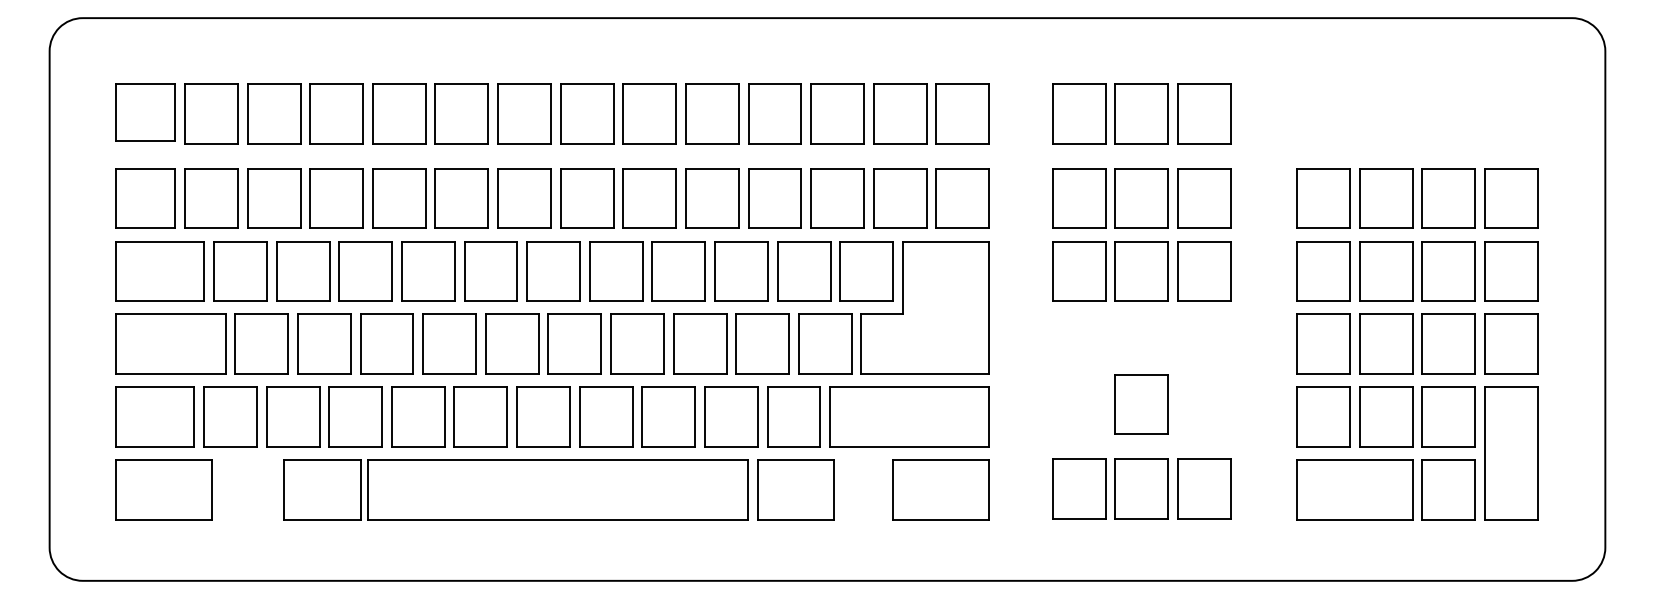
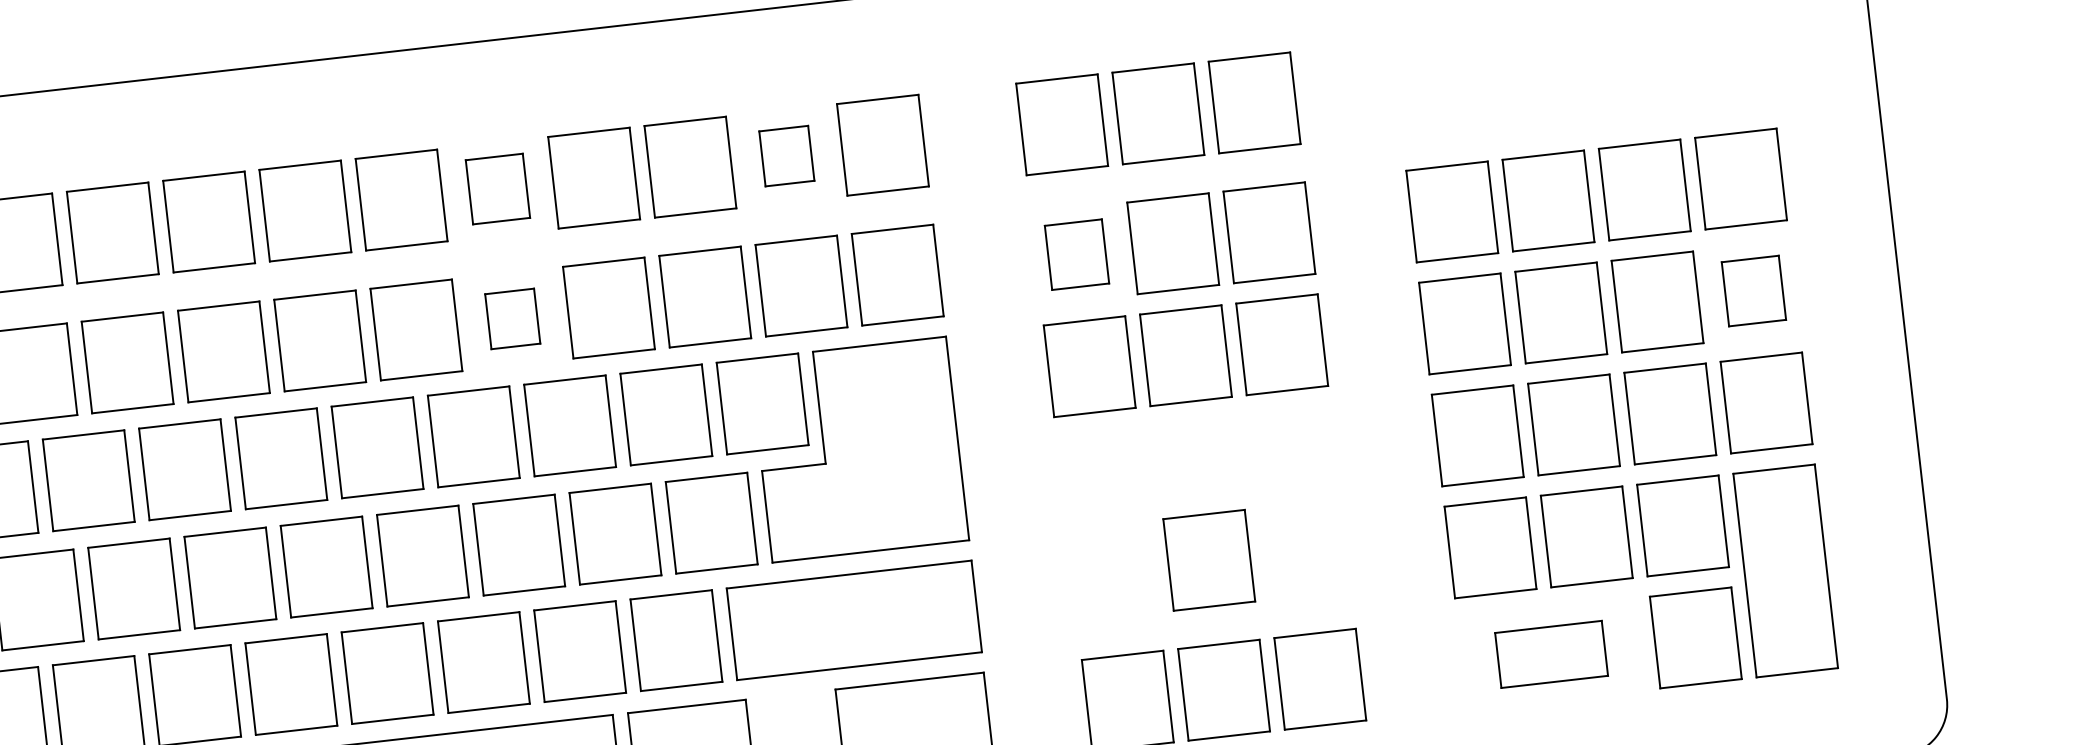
part: (712, 113) -> (497, 188), size x0.7
part: (900, 113) -> (787, 155), size x0.6
part: (712, 198) -> (512, 318), size x0.6
part: (1079, 198) -> (1077, 254), size x0.7
part: (1511, 271) -> (1754, 291), size x0.7
part: (1354, 489) -> (1551, 653), size x0.6

